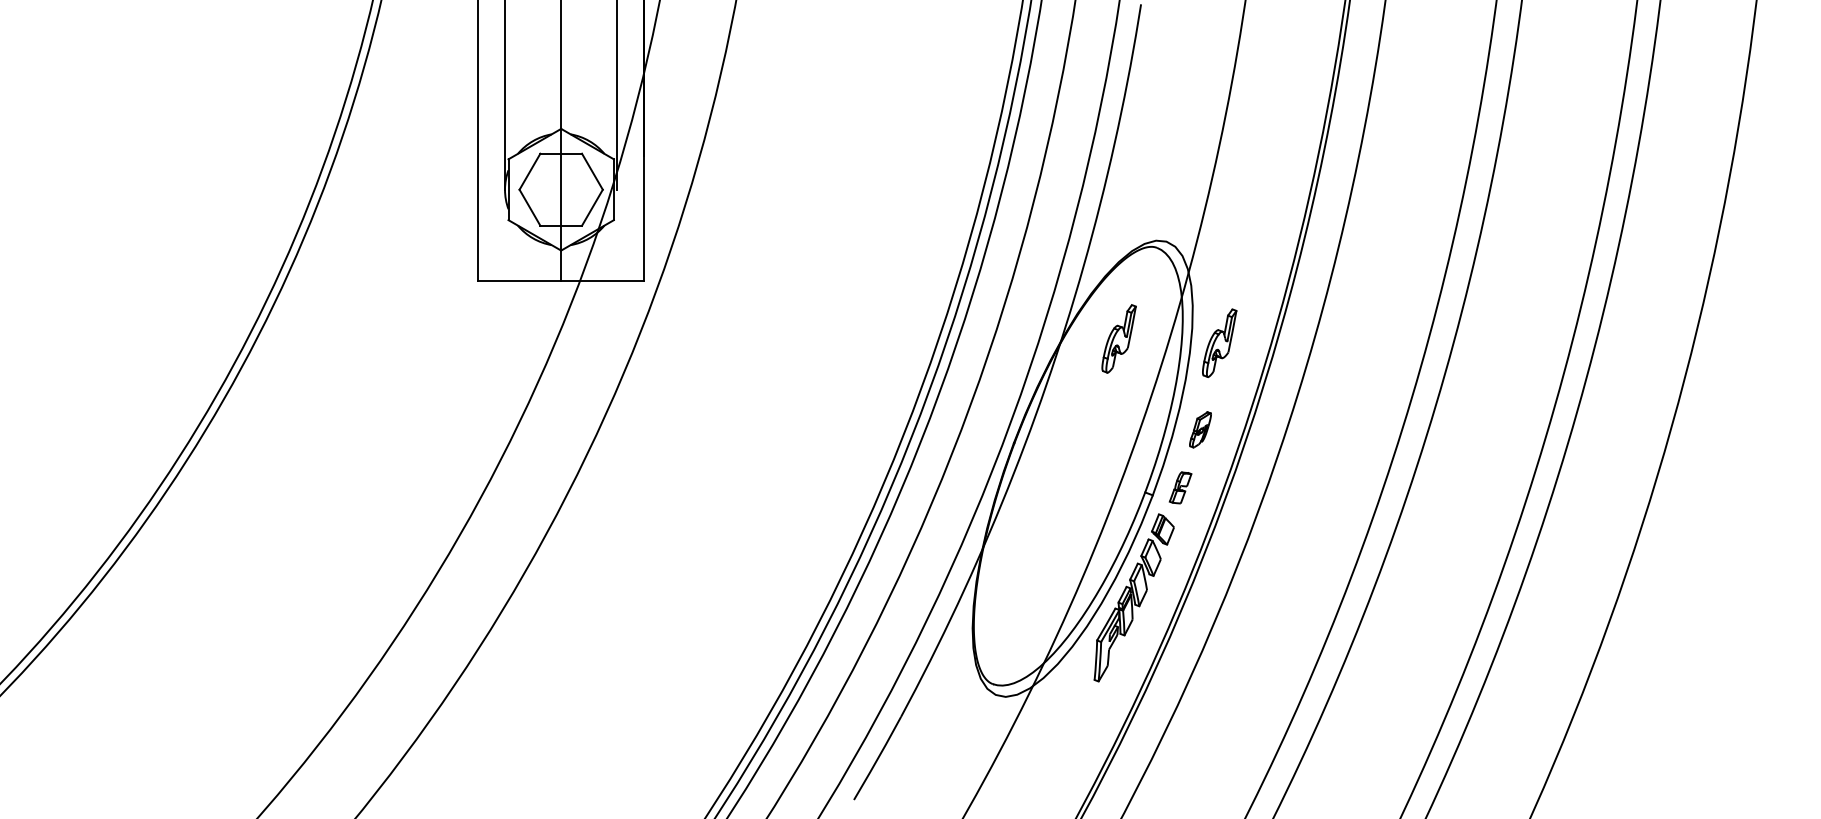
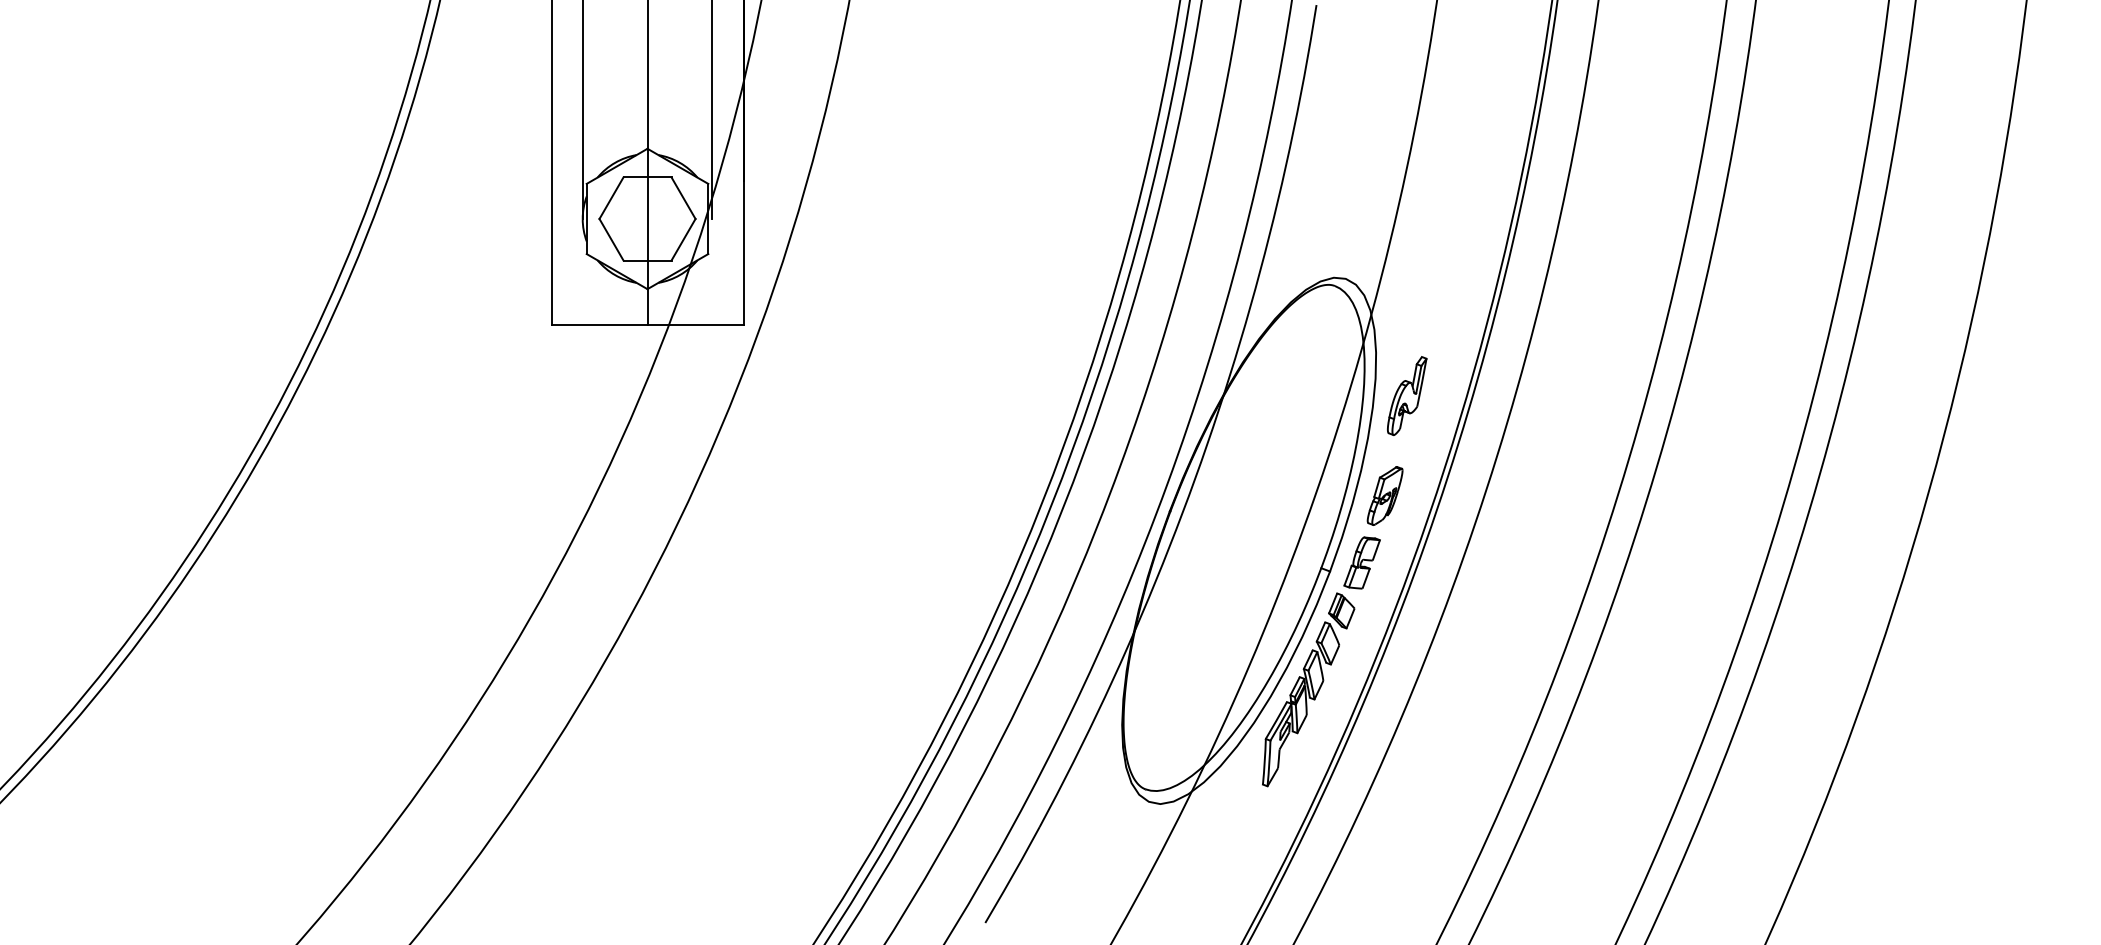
part: (1119, 338) -> (1291, 390), removed
part: (1200, 429) -> (1384, 495), size x1.43
part: (1180, 487) -> (1361, 562), size x1.43

